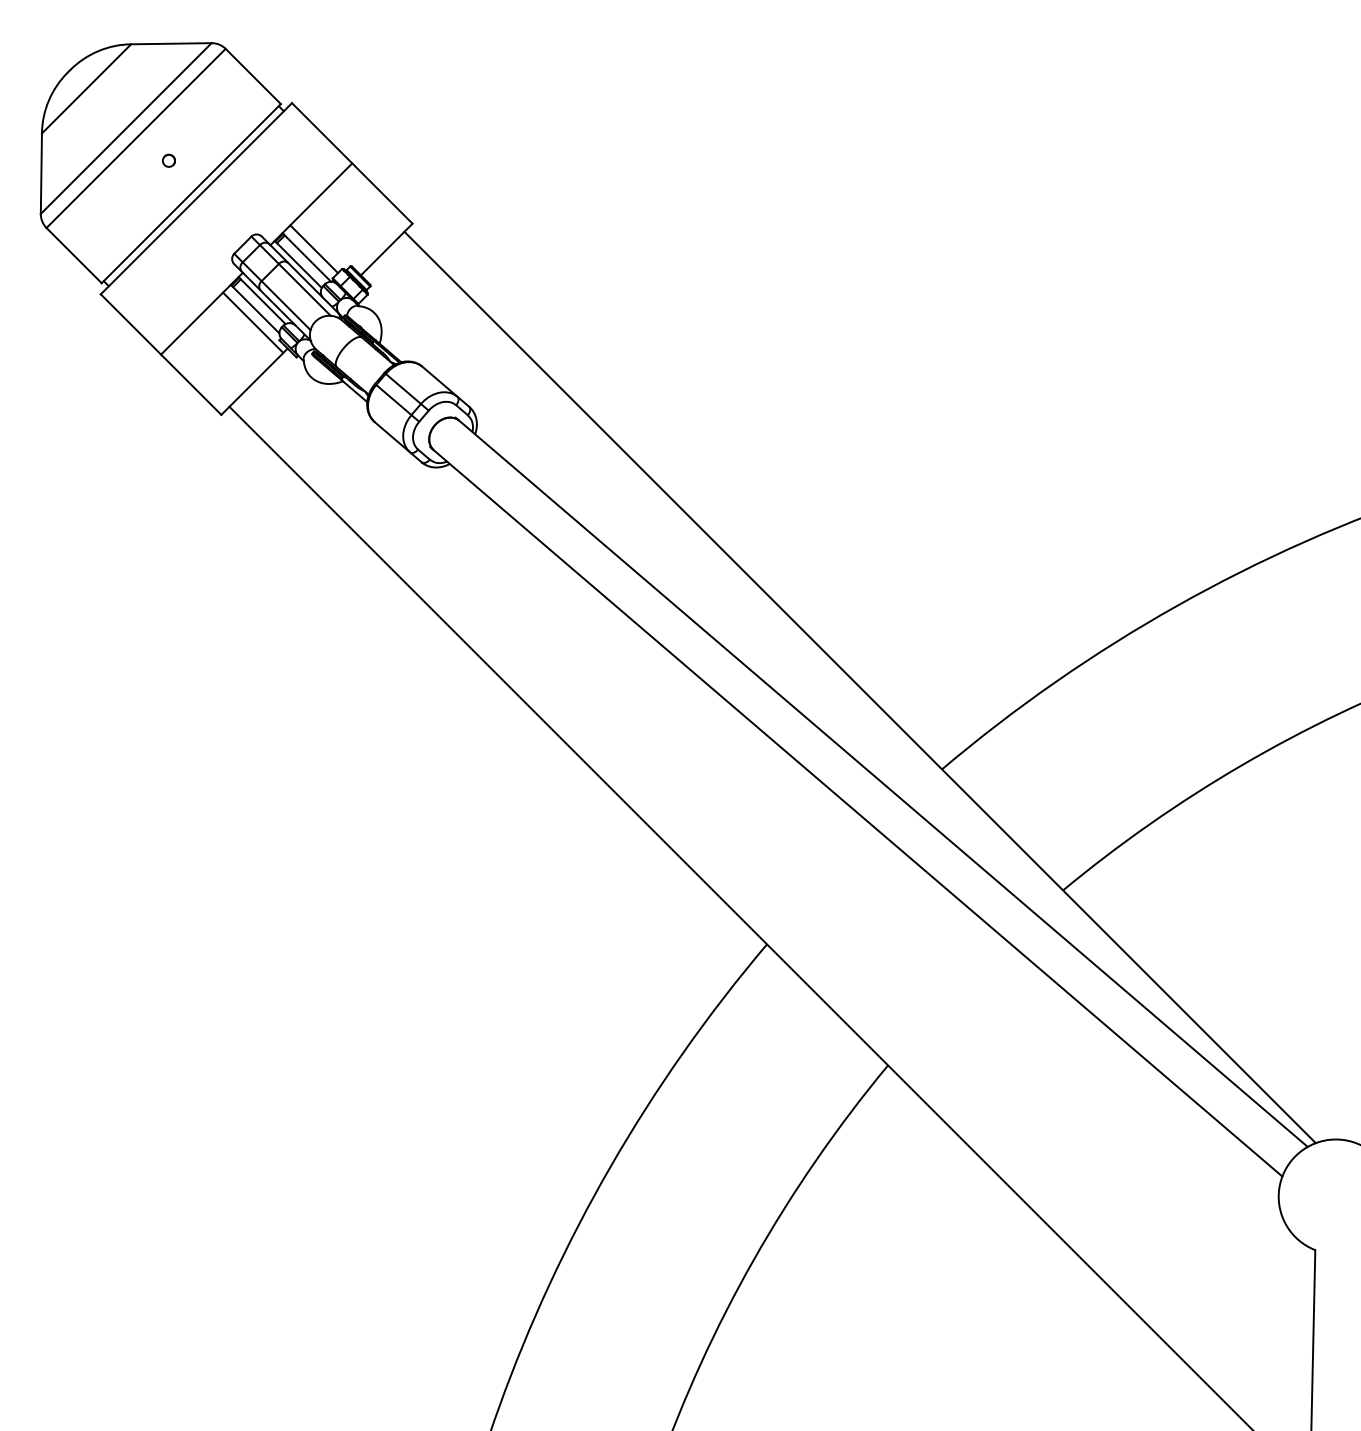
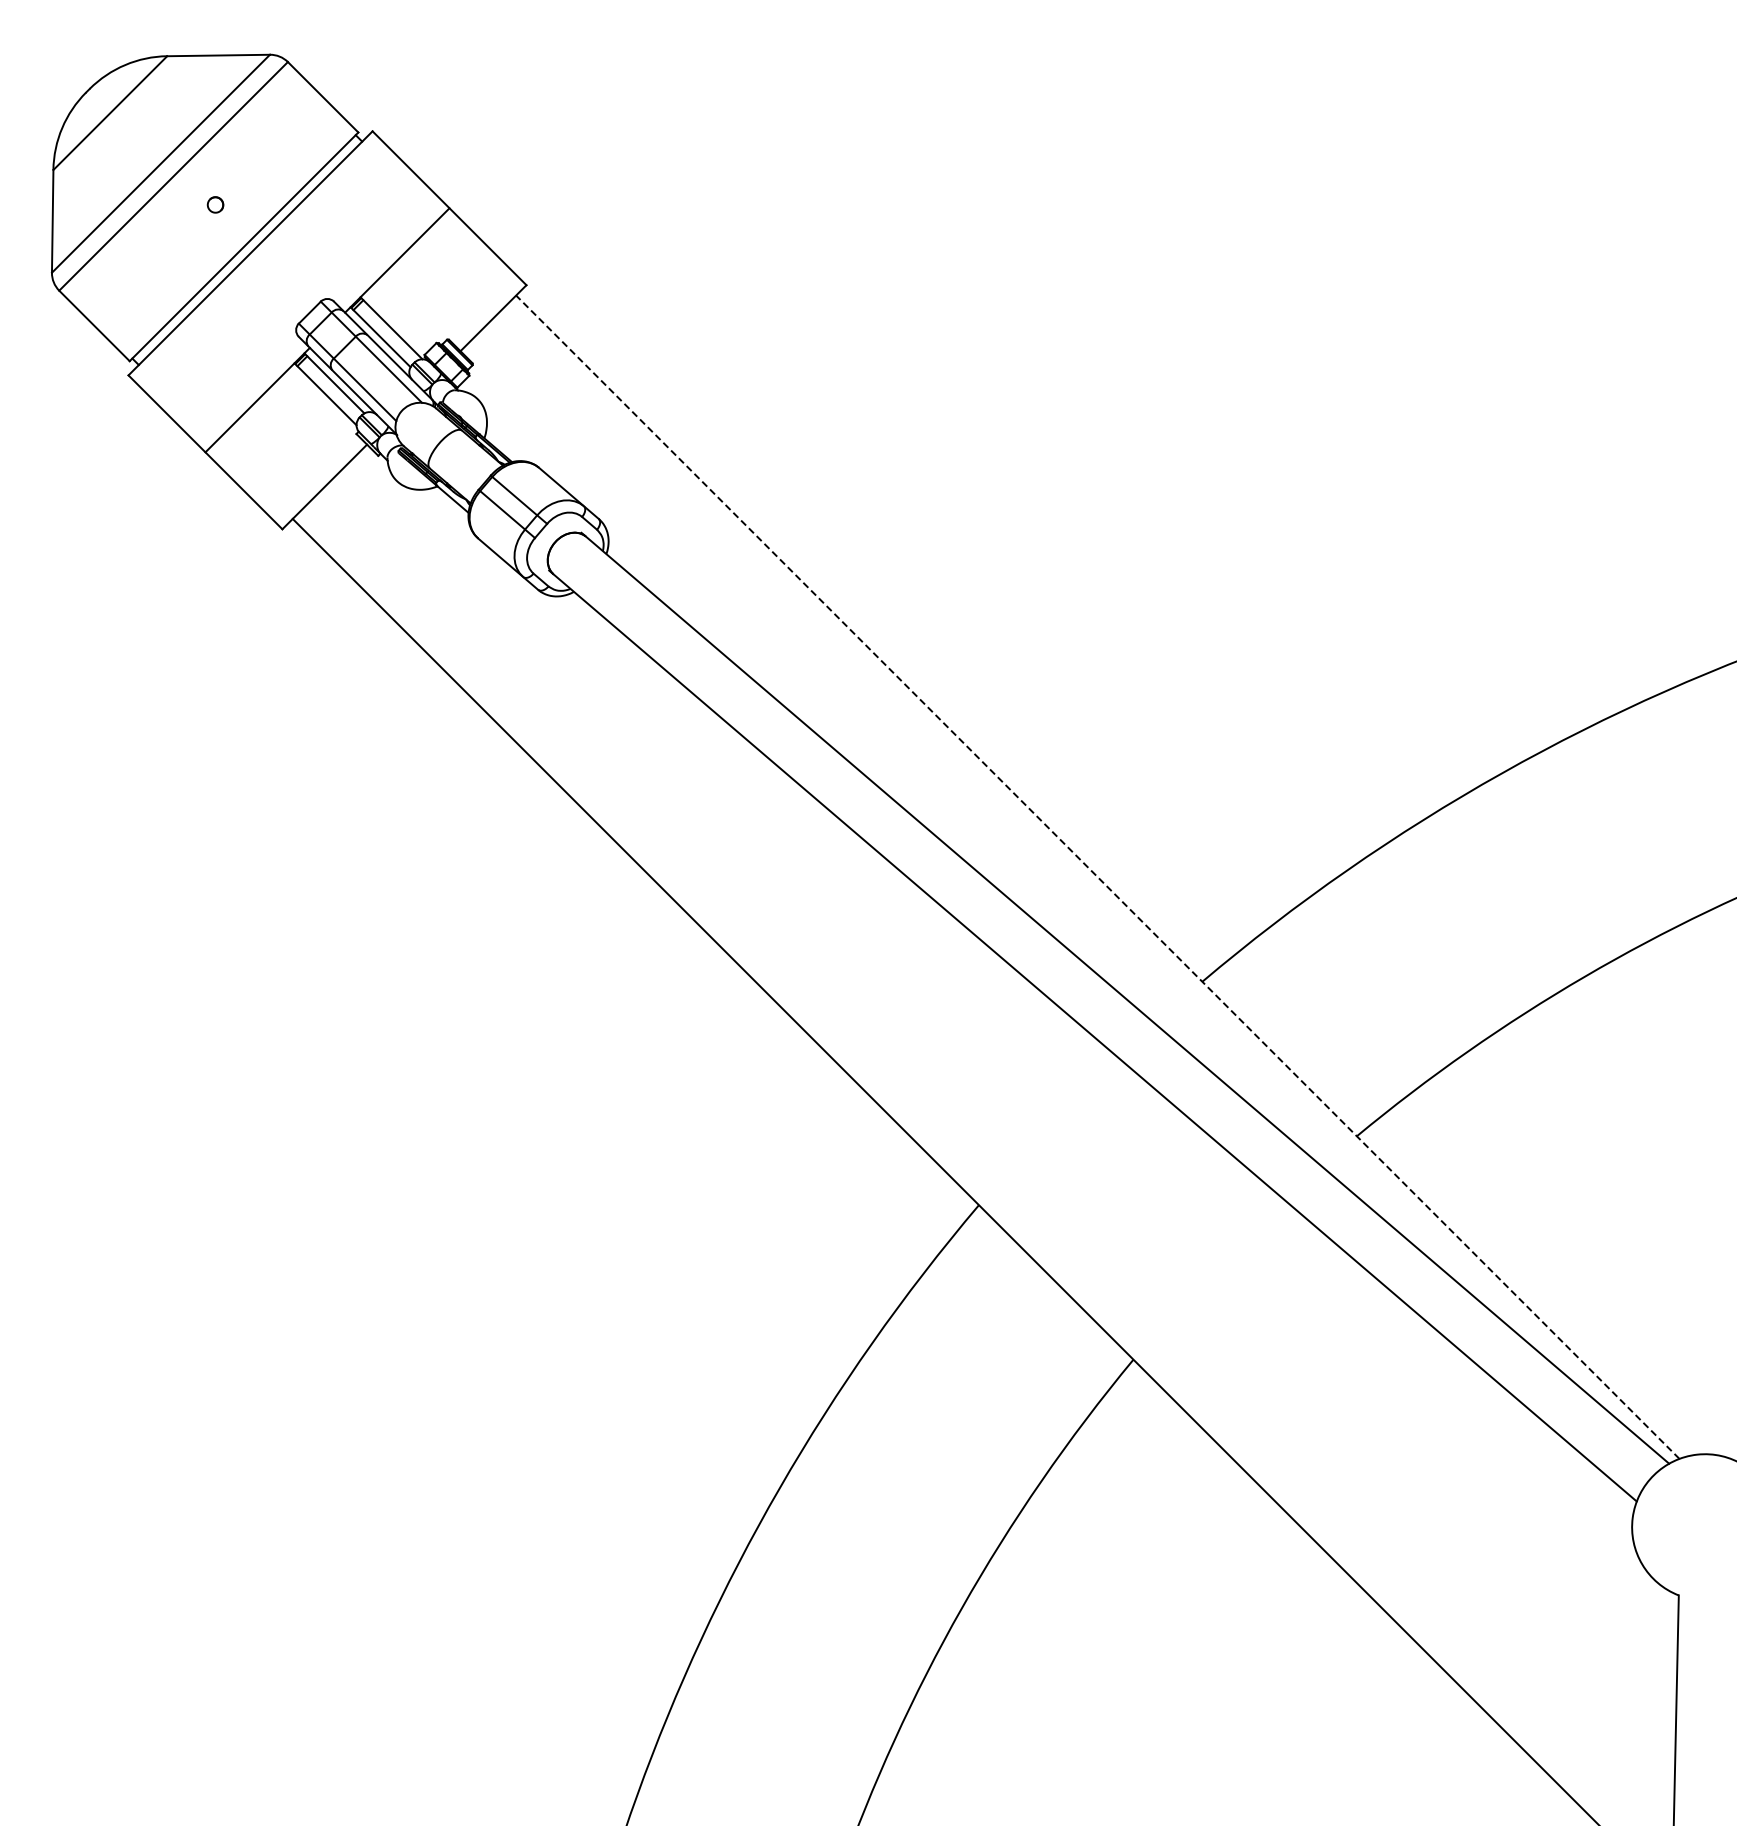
line: (313, 248) -> (400, 317), removed
line: (252, 322) -> (322, 411), removed
line: (859, 687) -> (1097, 877), solid -> dashed

